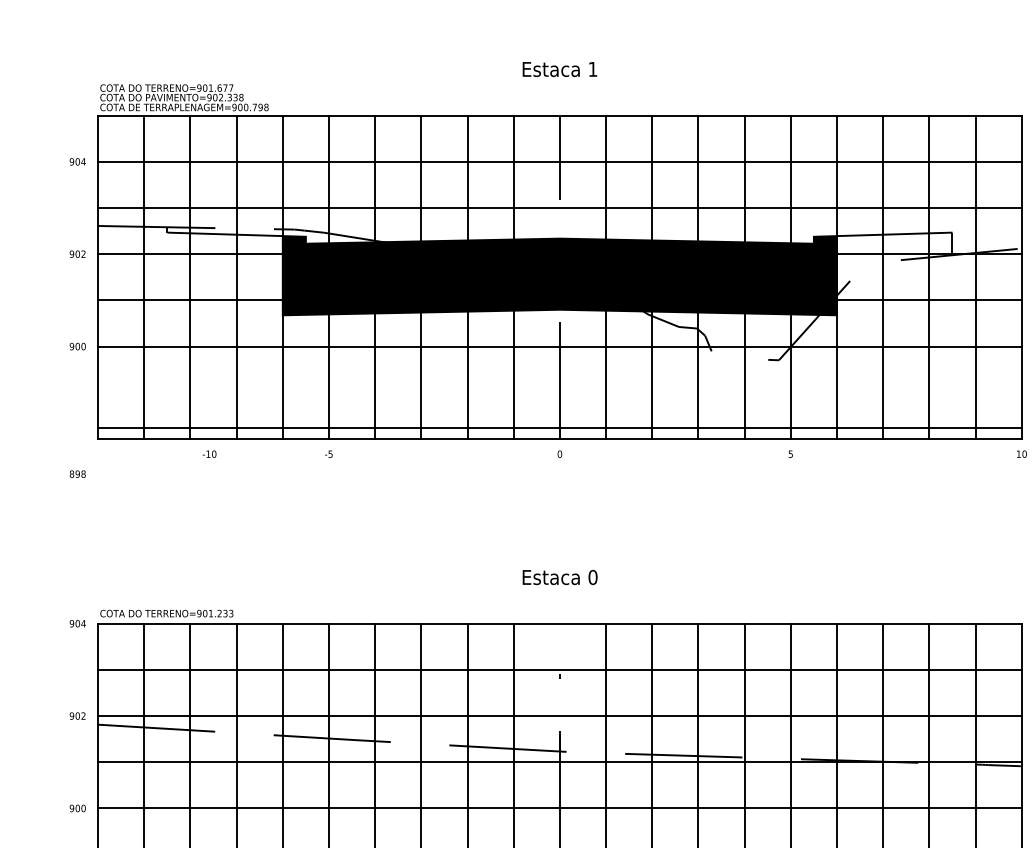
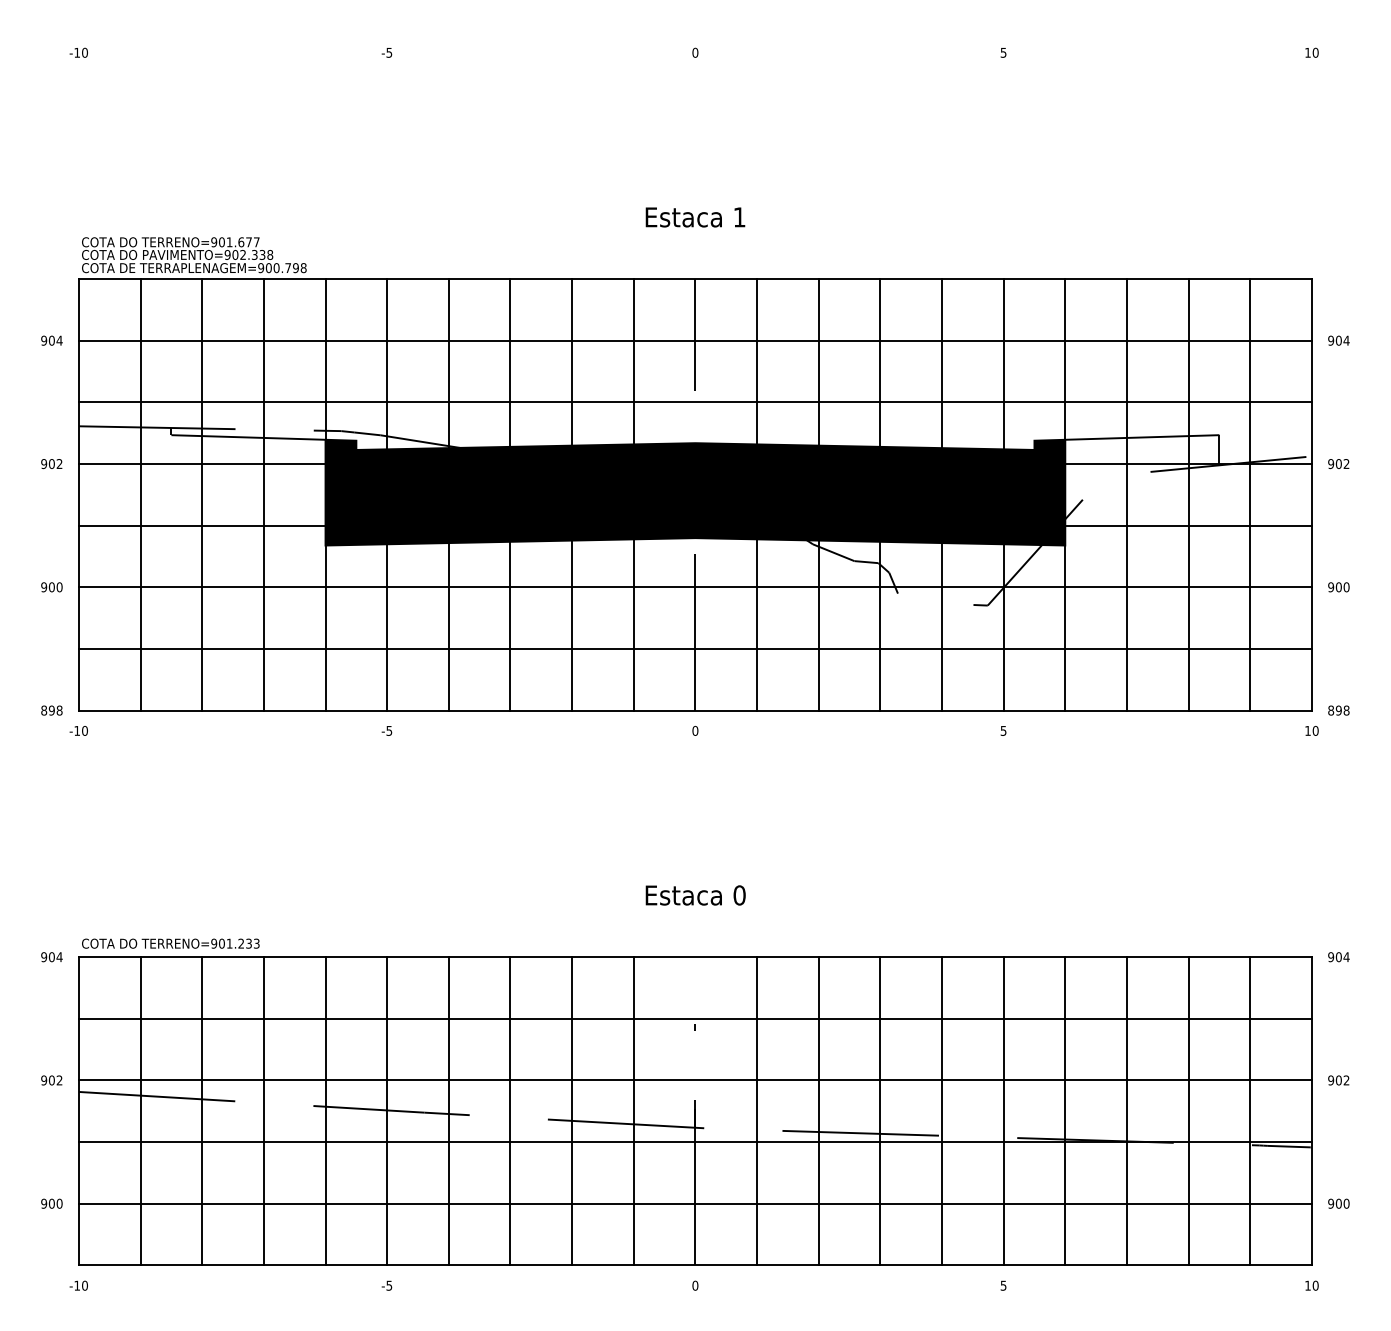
line: (559, 427) -> (694, 648), moved
text: (209, 453) -> (78, 730), moved
text: (77, 474) -> (51, 710), moved

